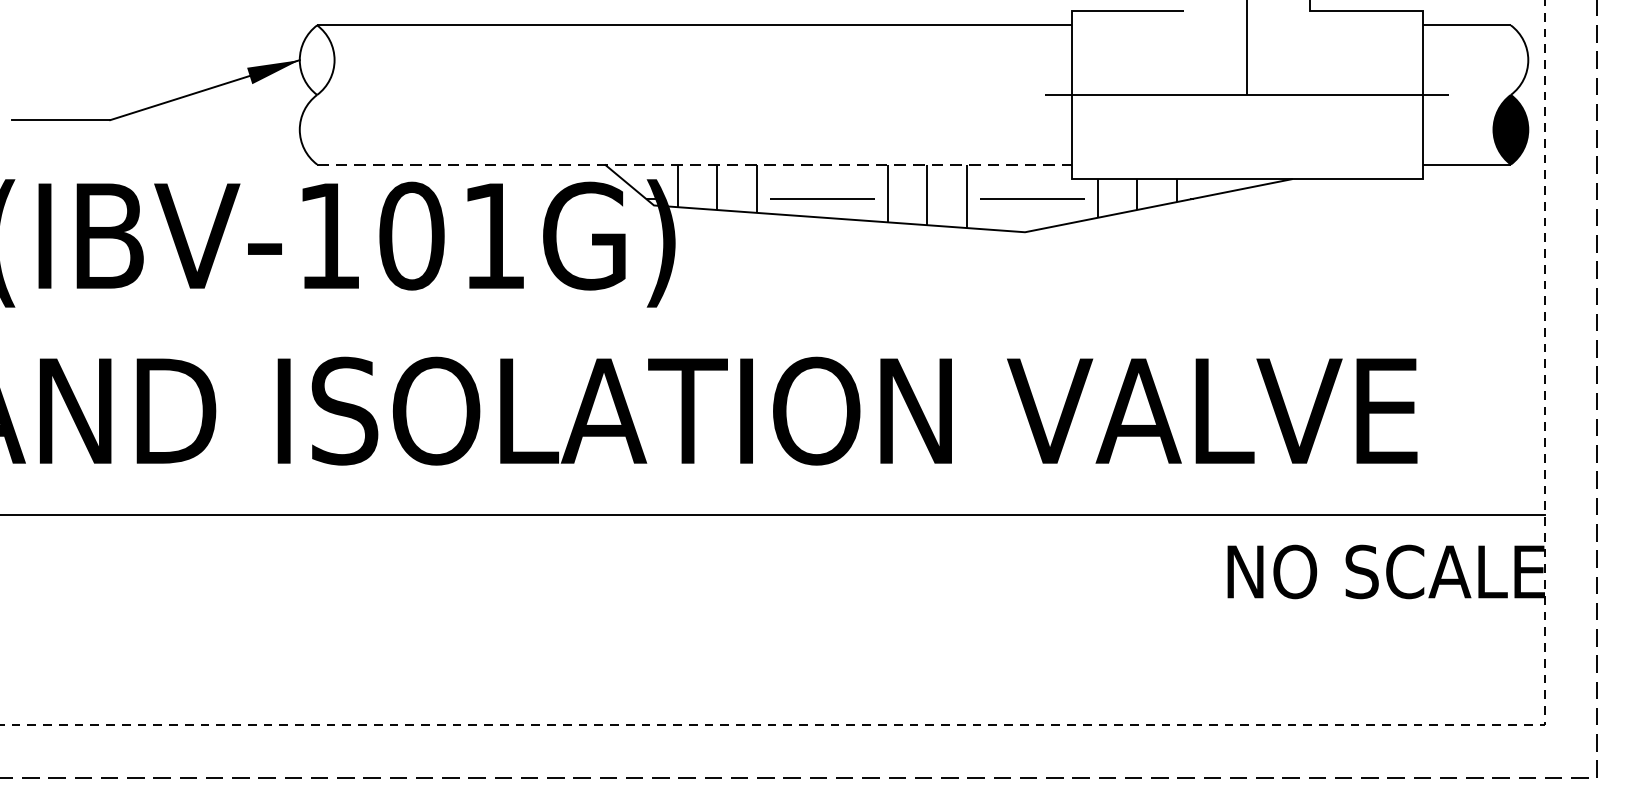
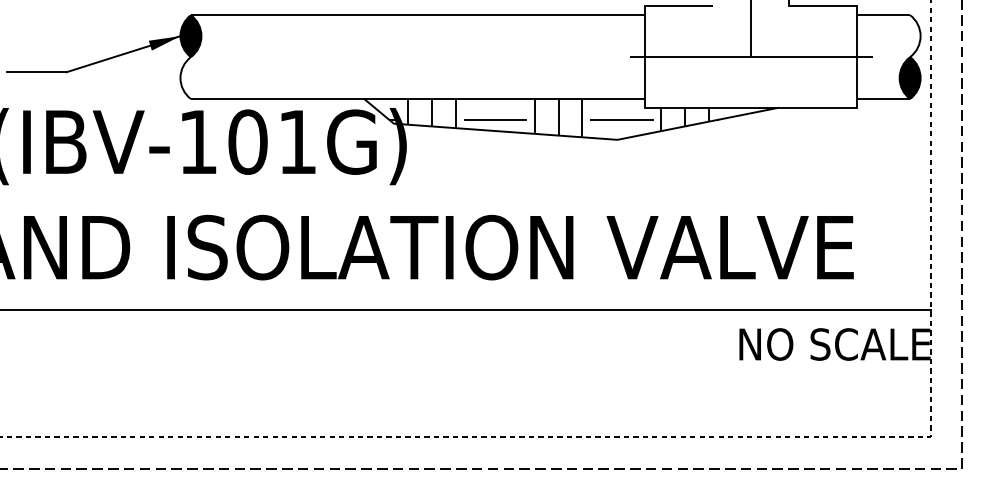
fill: (316, 60) -> (190, 36), added
line: (694, 165) -> (418, 99), dashed -> solid

